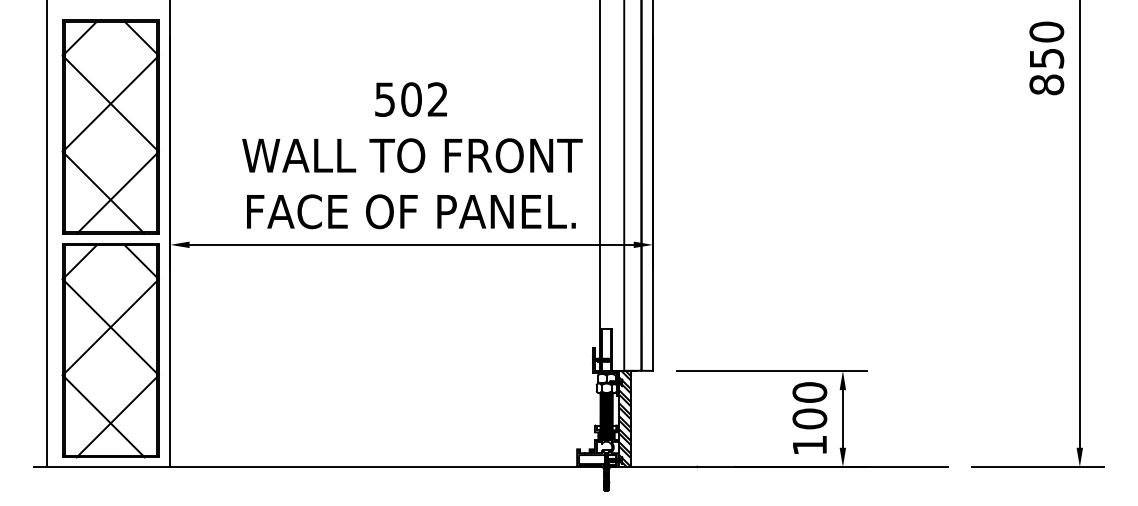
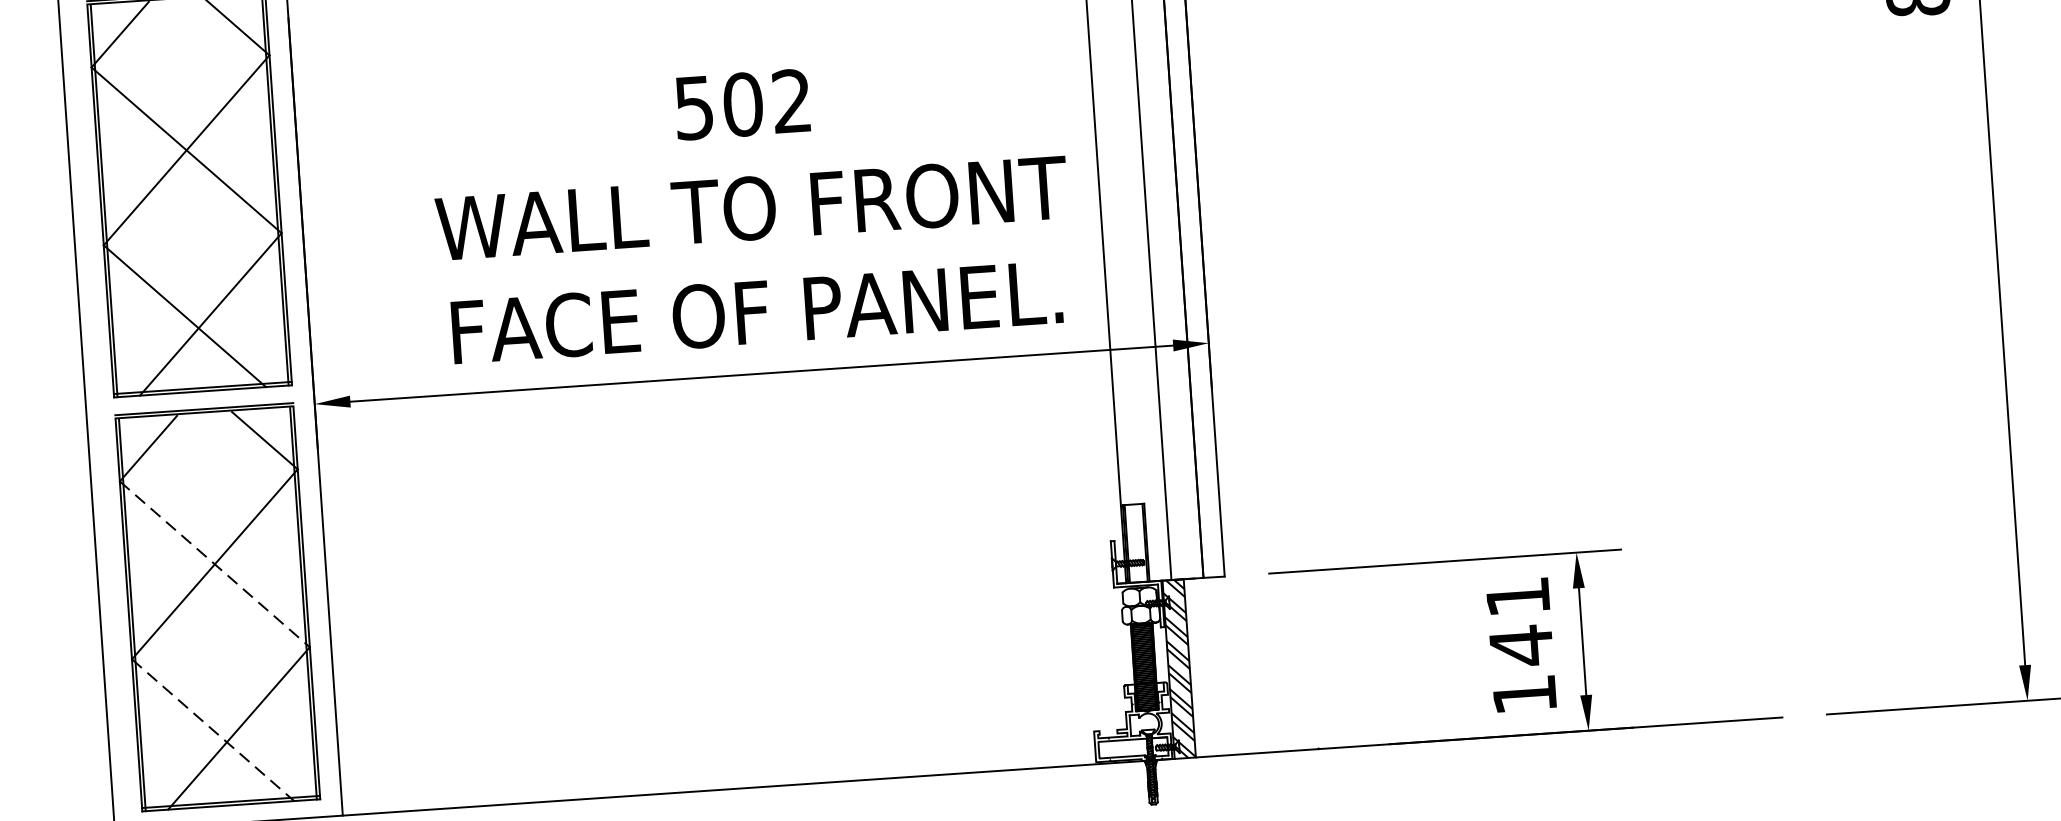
line: (110, 327) -> (214, 564), solid -> dashed
text: (809, 406) -> (1519, 622), 100 -> 141
line: (104, 416) -> (214, 730), solid -> dashed

